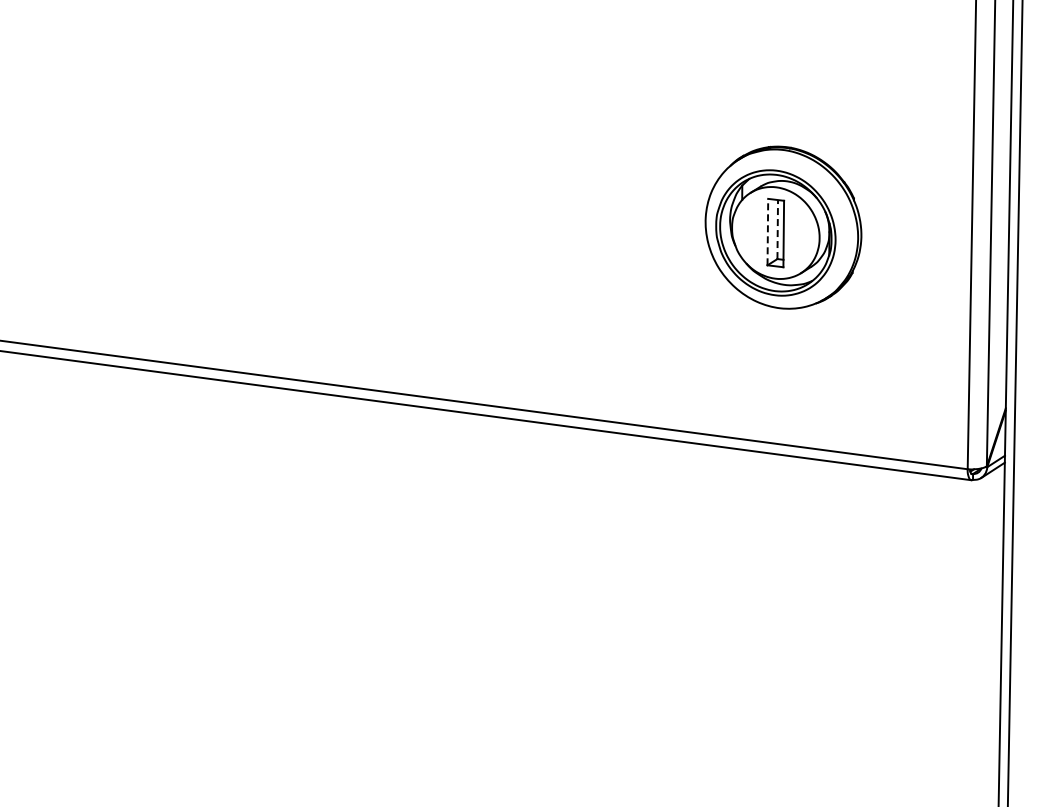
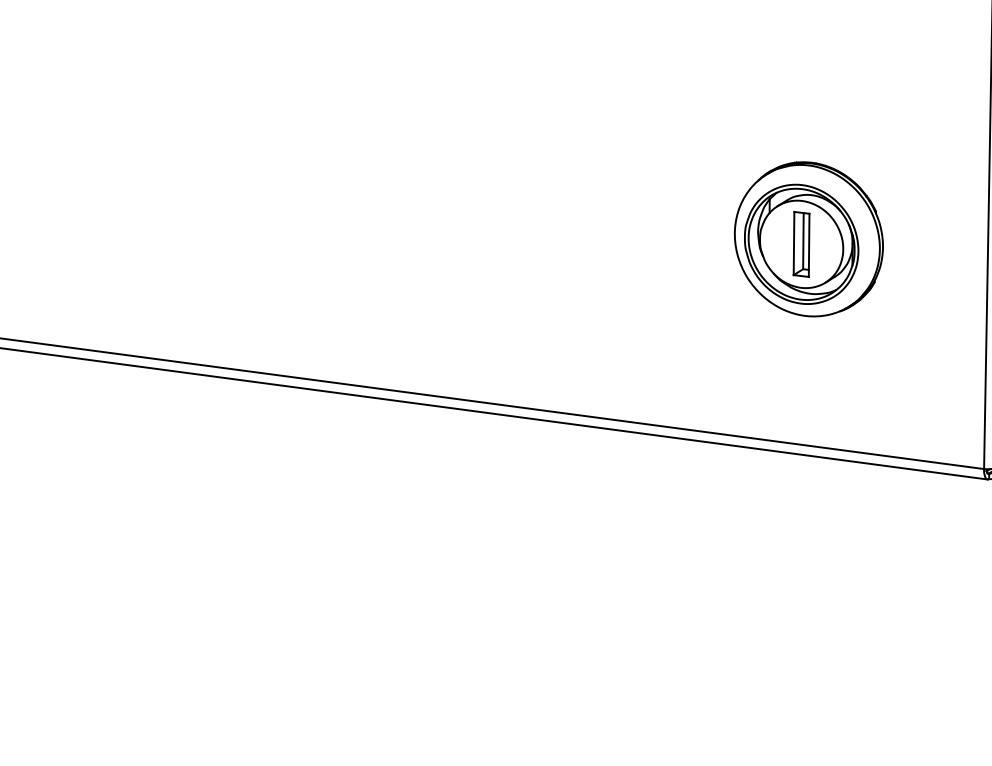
line: (777, 229) -> (803, 241), dashed -> solid
line: (767, 231) -> (793, 242), dashed -> solid

